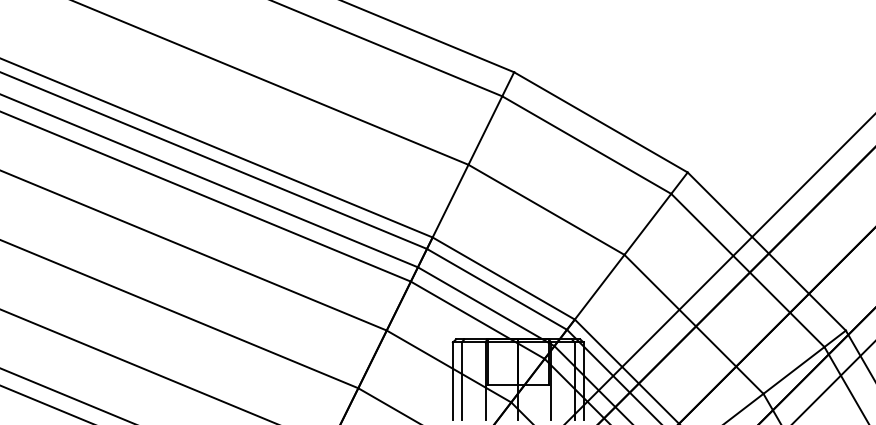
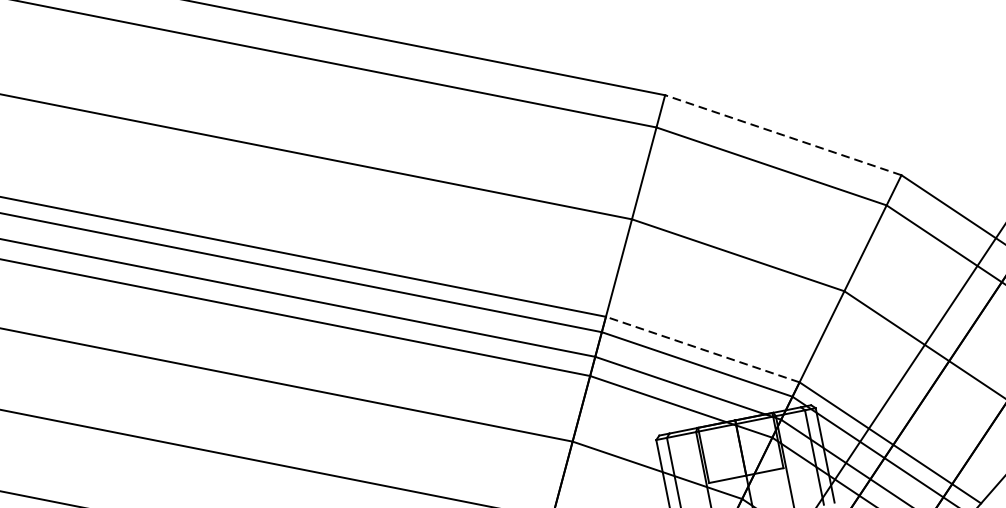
line: (600, 122) -> (782, 135), solid -> dashed
line: (503, 278) -> (702, 349), solid -> dashed

